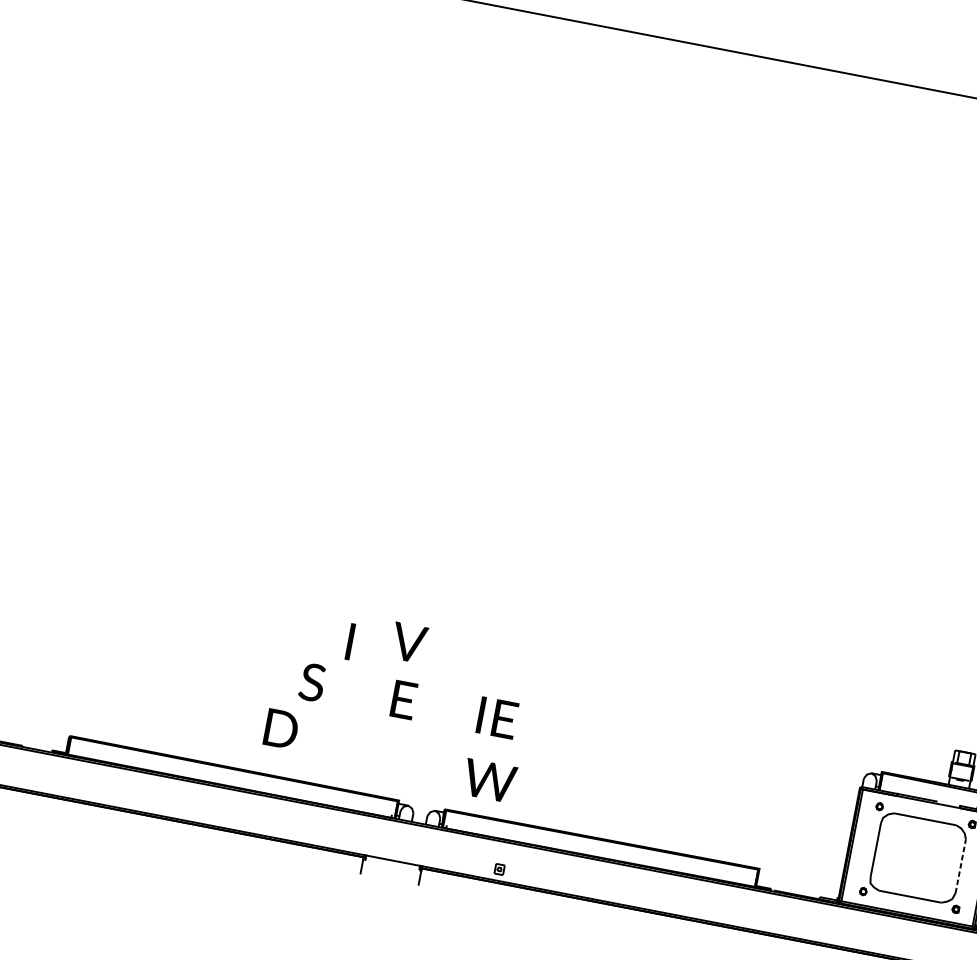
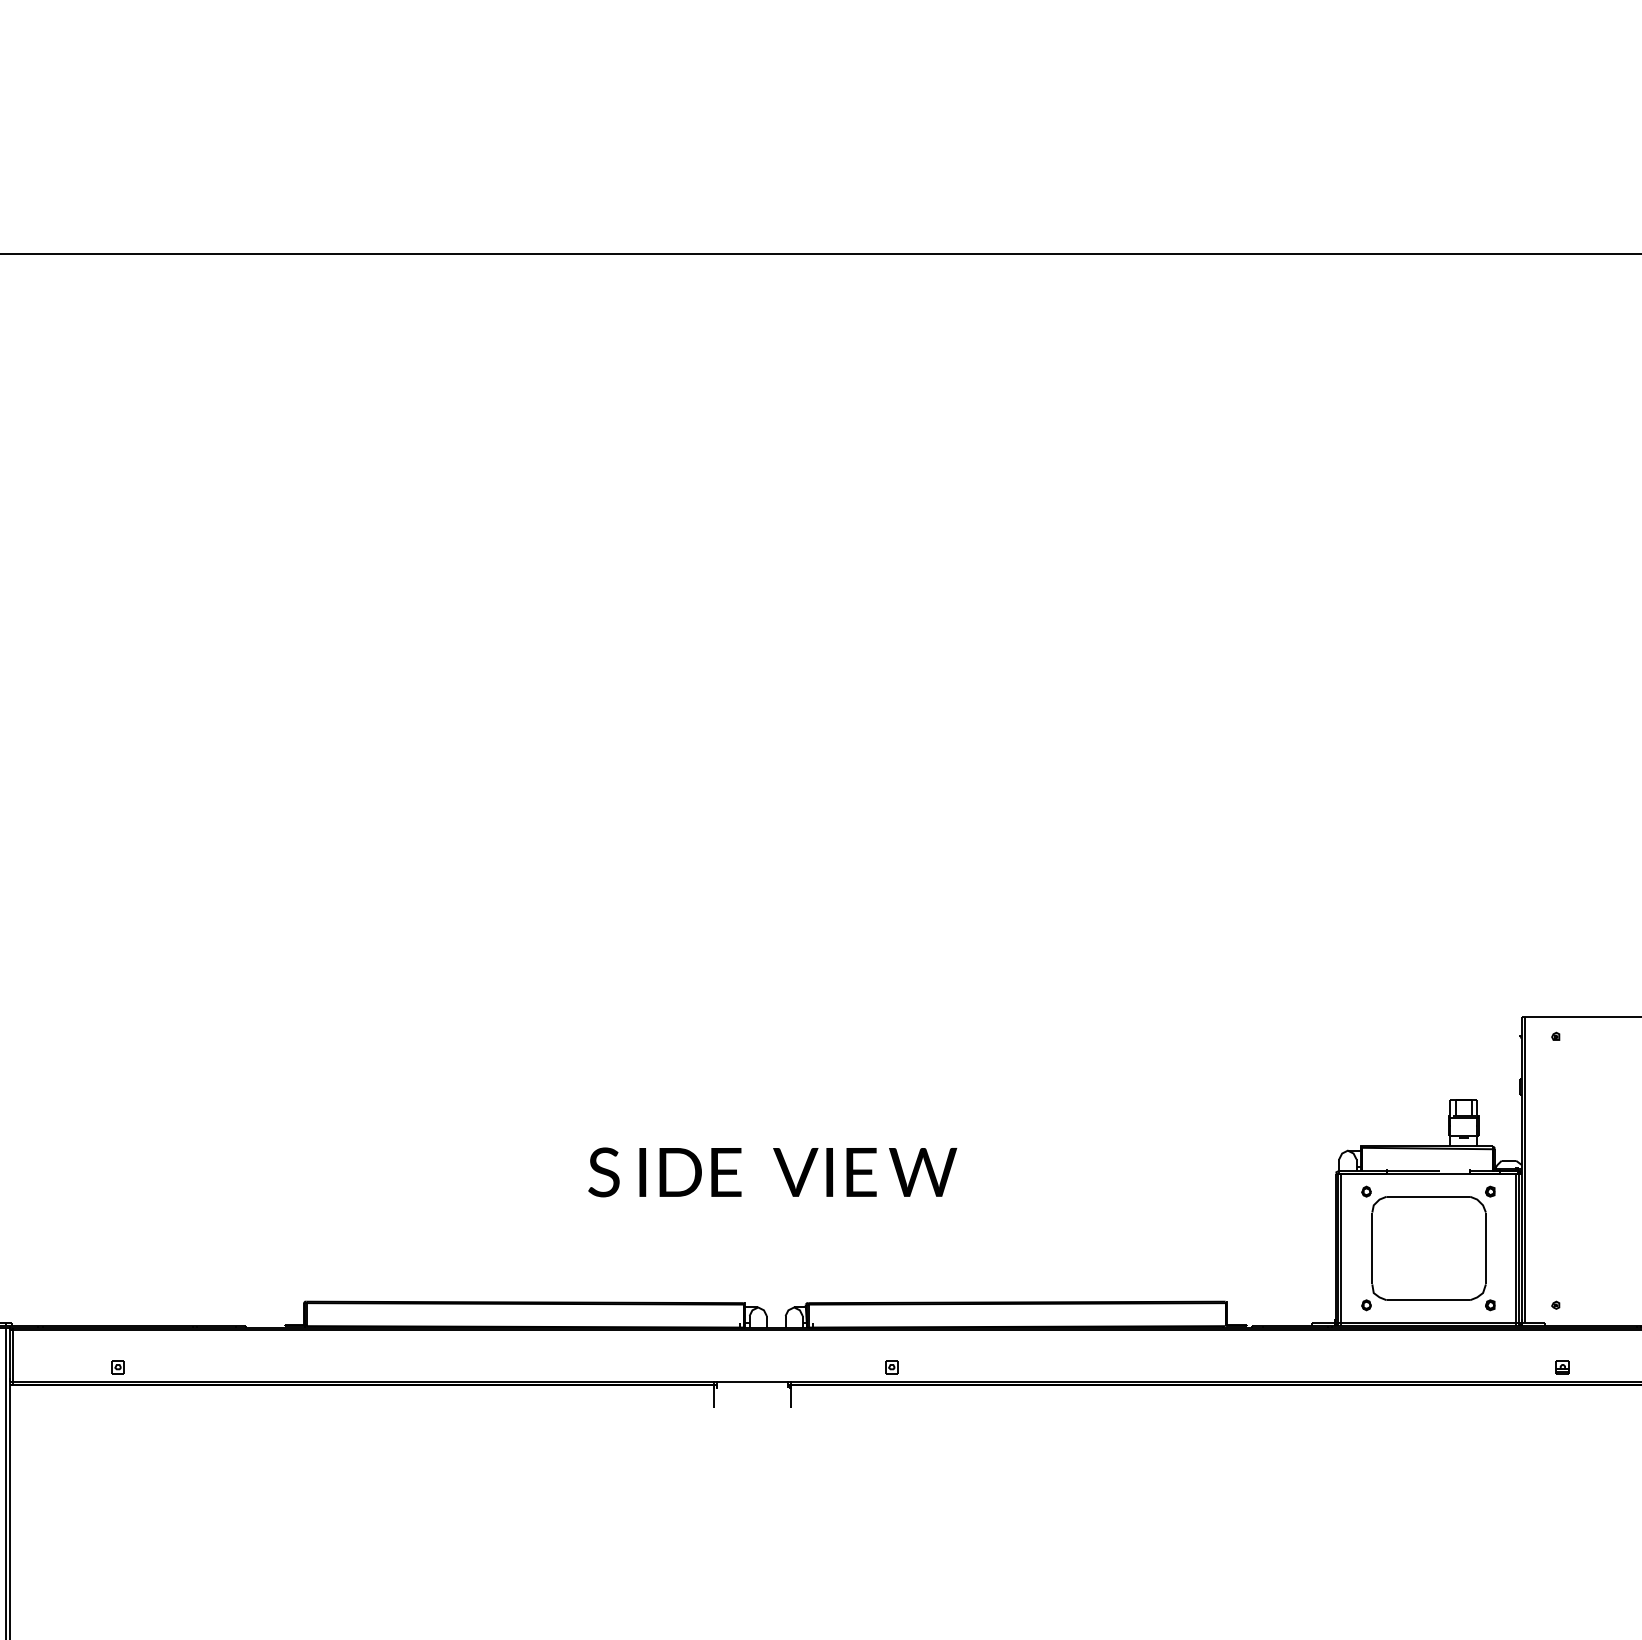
text: (350, 641) -> (642, 1172), moved
text: (408, 642) -> (795, 1172), moved
text: (281, 729) -> (680, 1172), moved
text: (489, 781) -> (923, 1172), moved
line: (960, 866) -> (1485, 1248), dashed -> solid

